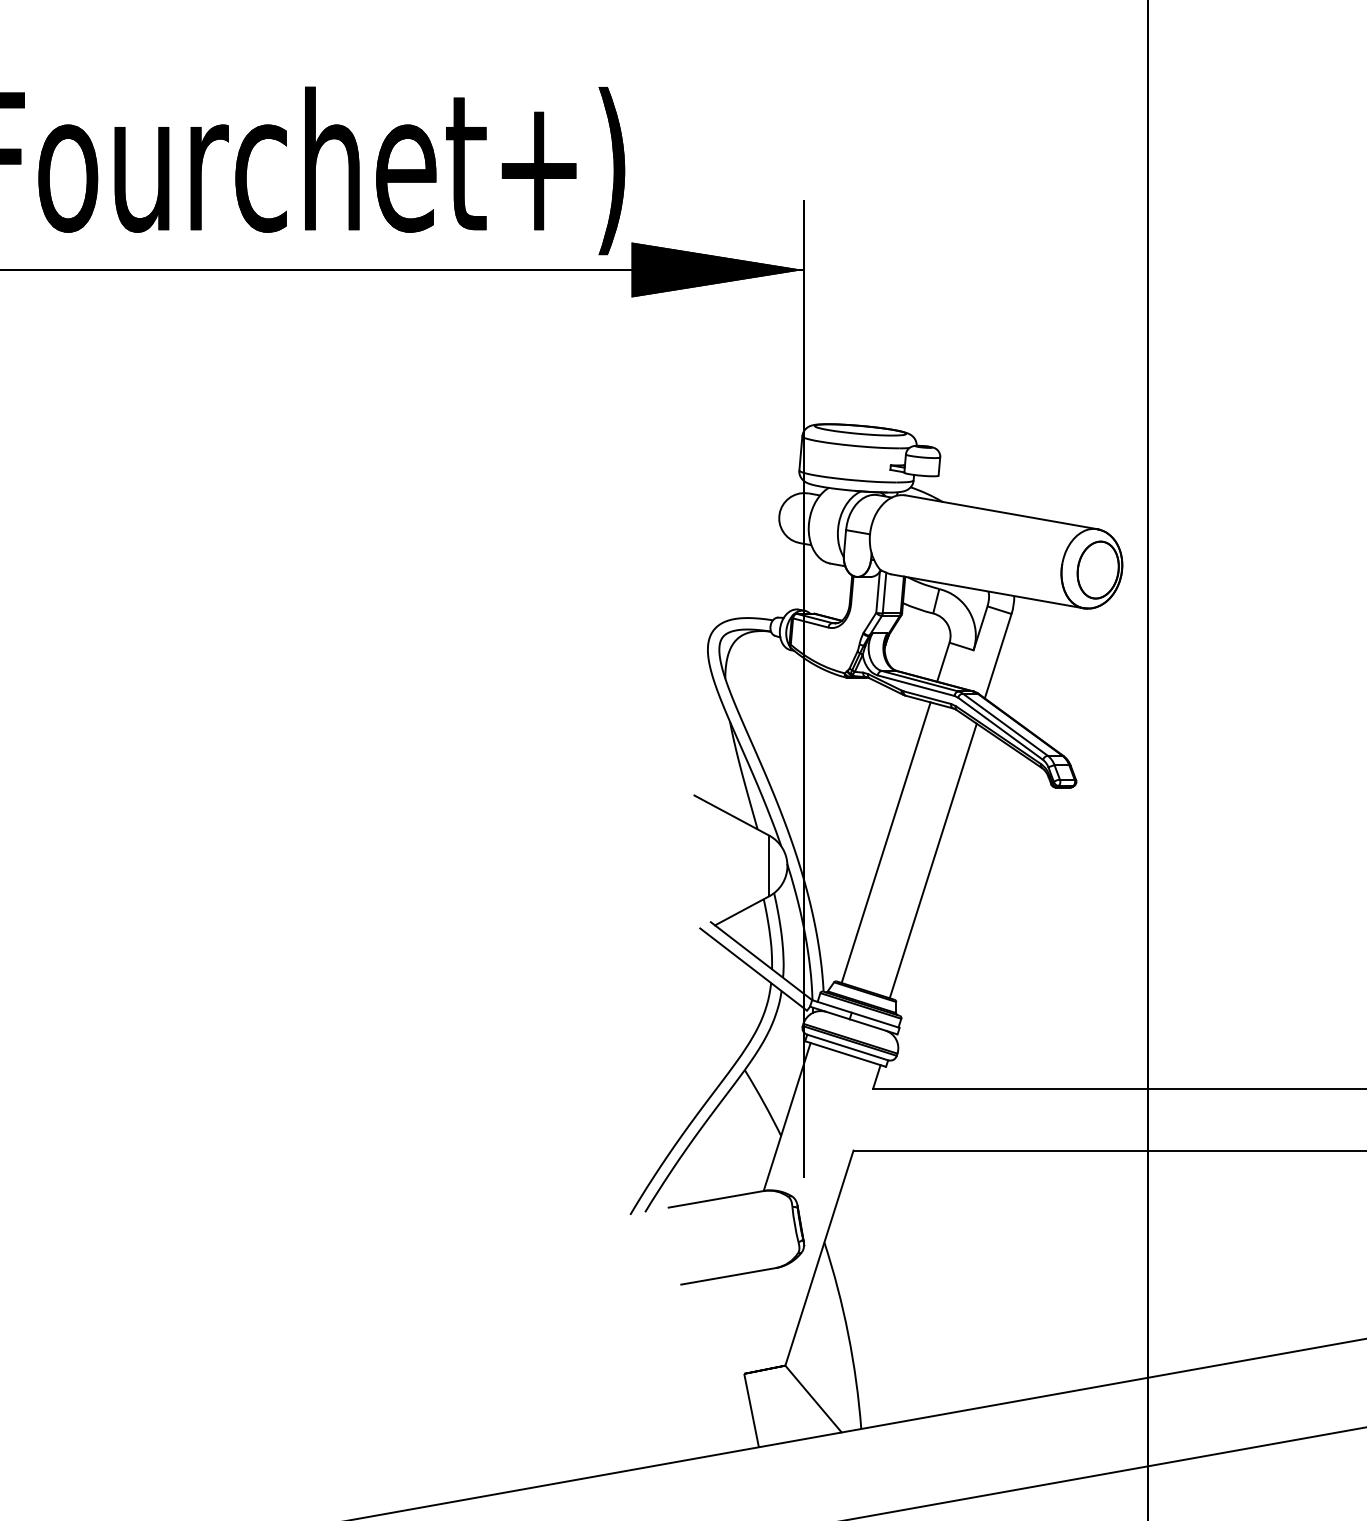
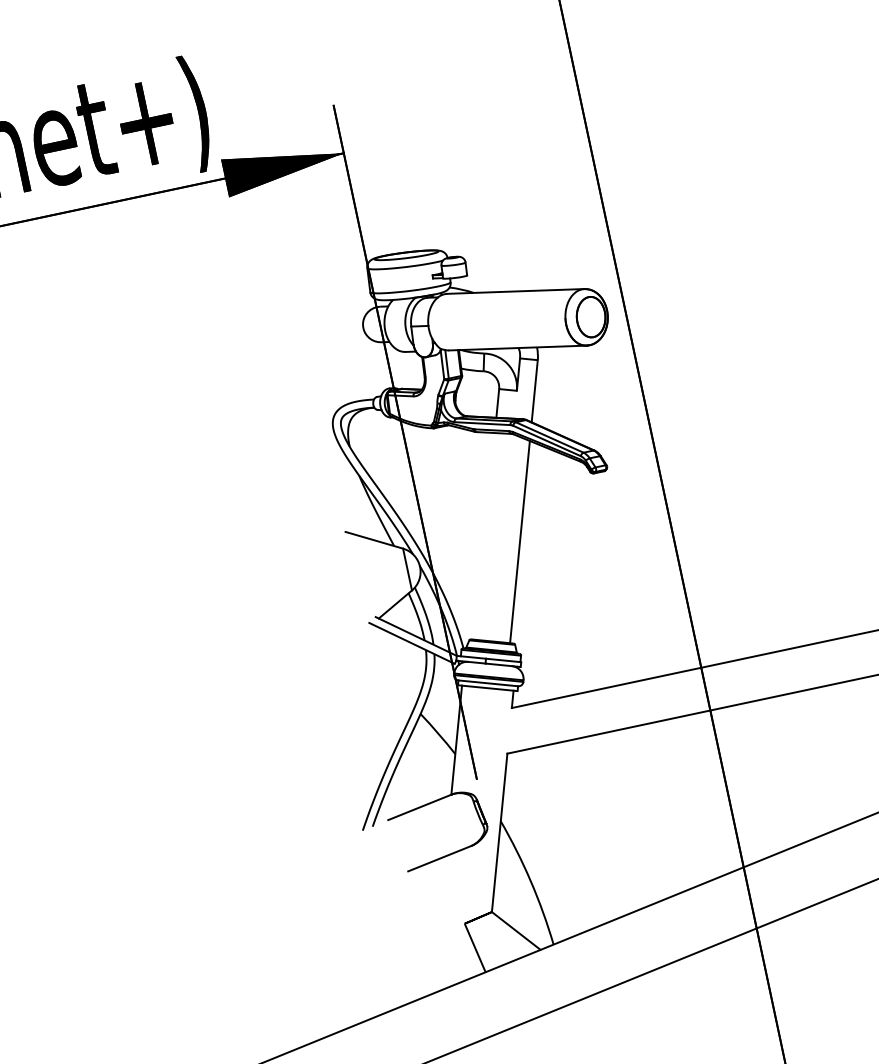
line: (885, 842) -> (484, 536), removed

